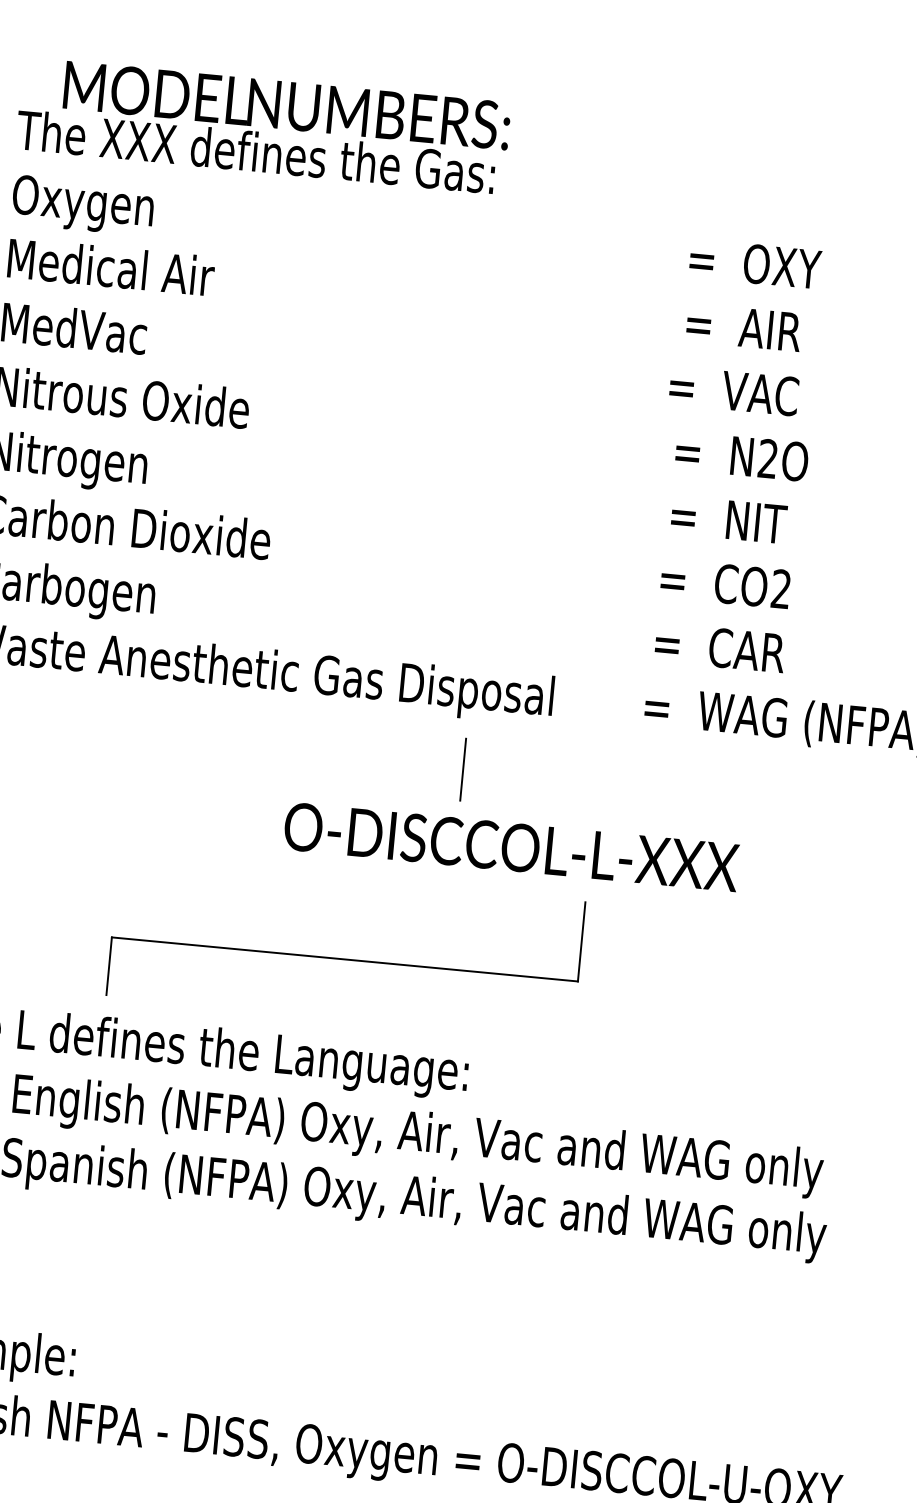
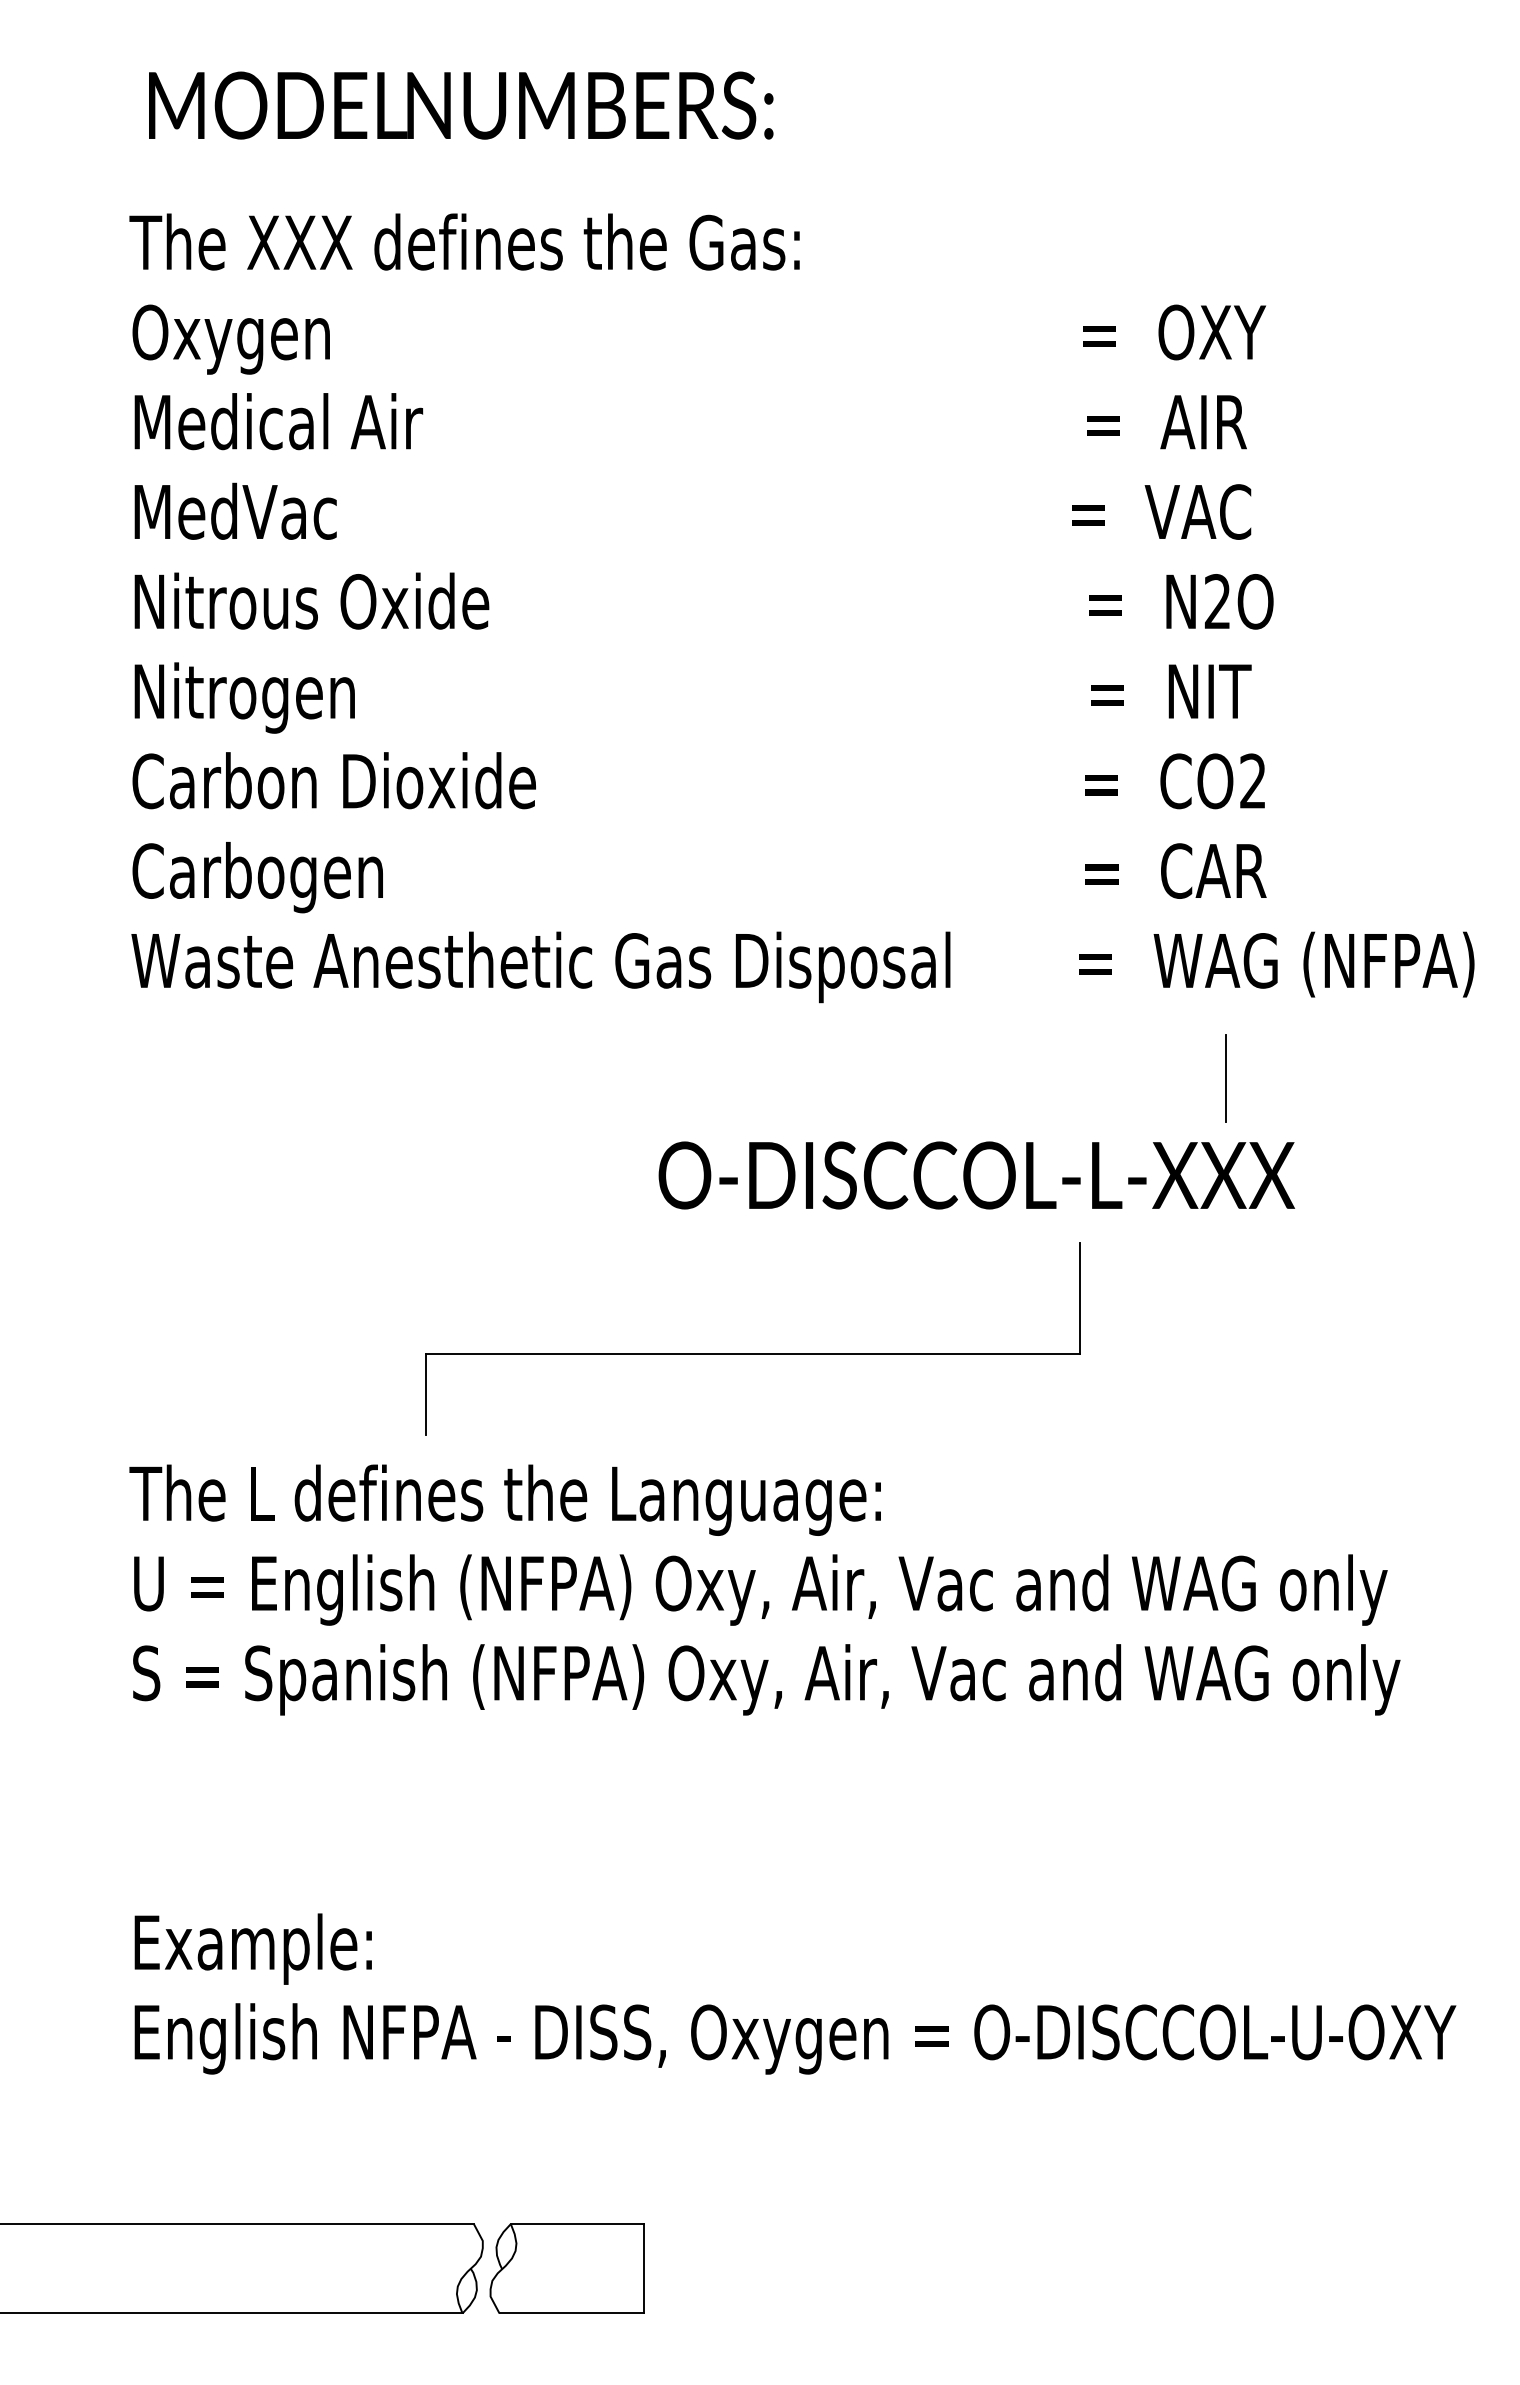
text: (287, 105) -> (461, 105), moved
line: (462, 769) -> (1225, 1078), moved
text: (511, 847) -> (976, 1175), moved
part: (344, 959) -> (752, 1353), moved

